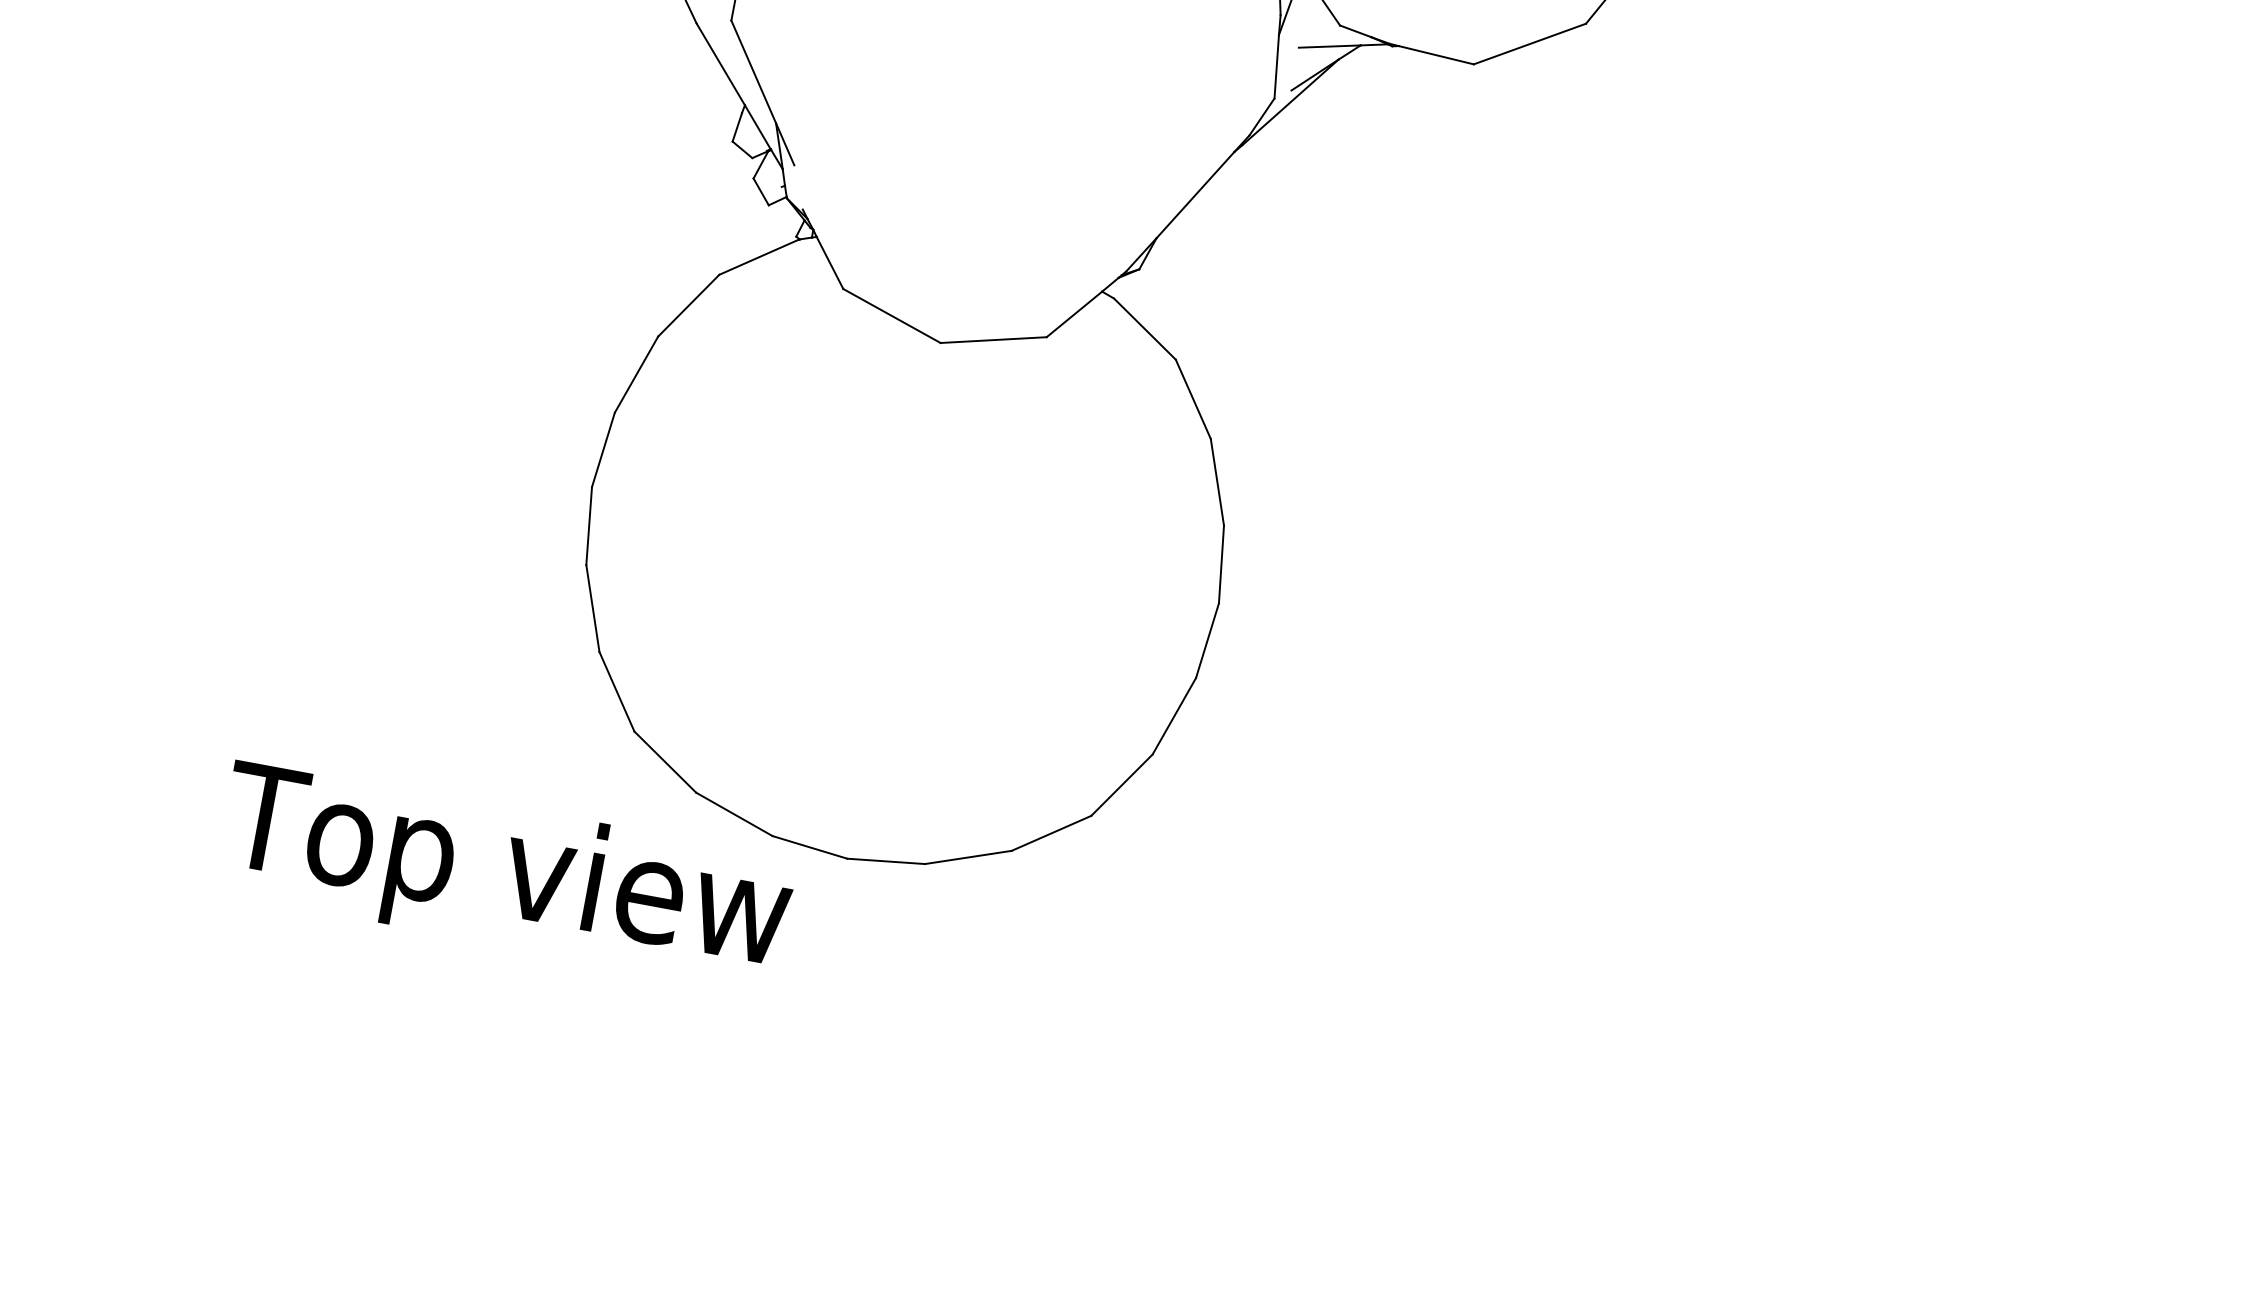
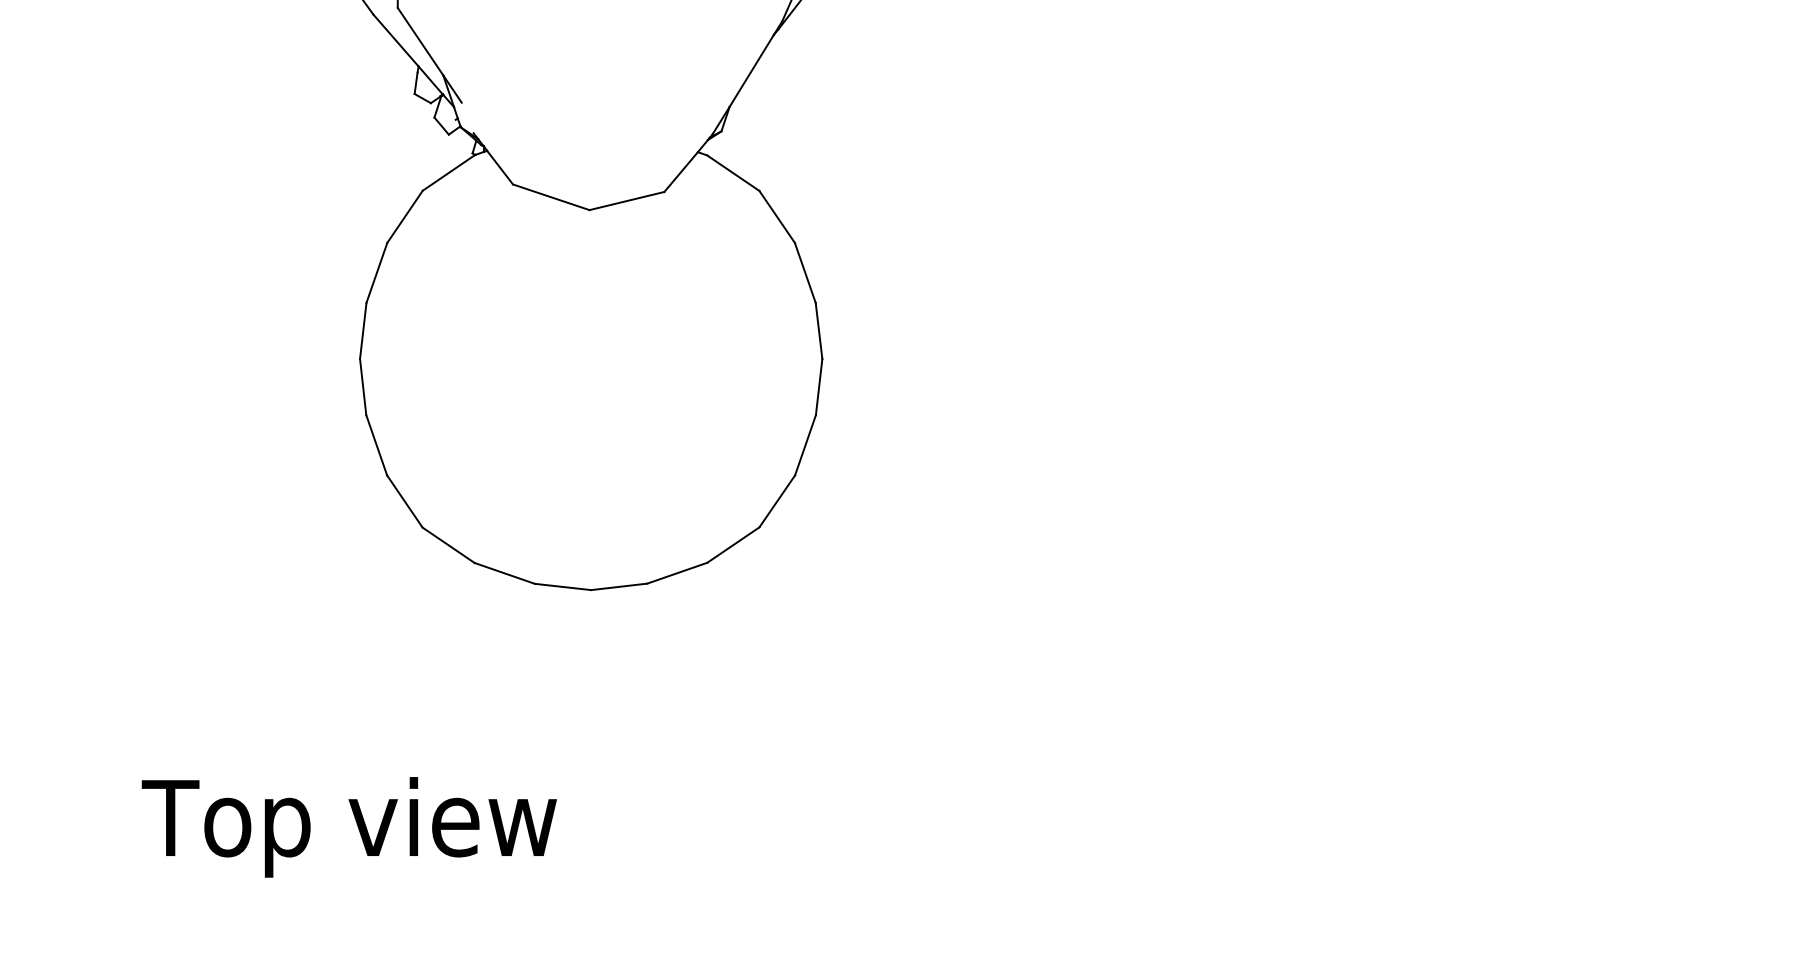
text: (503, 875) -> (348, 827), moved

